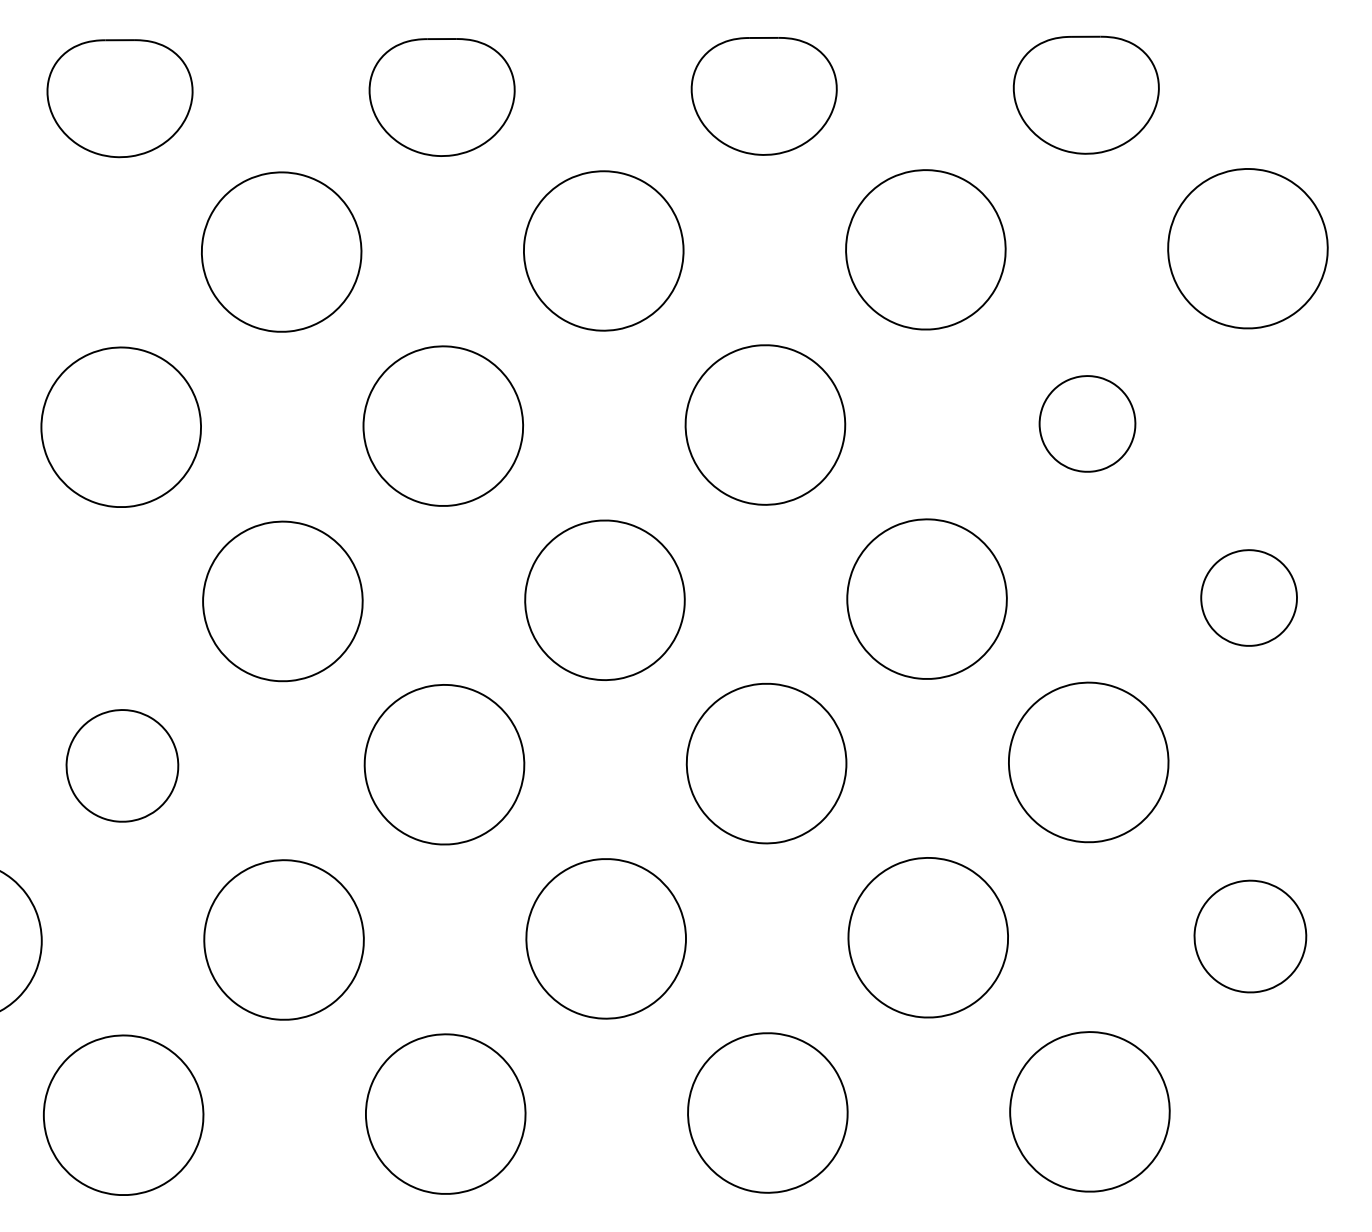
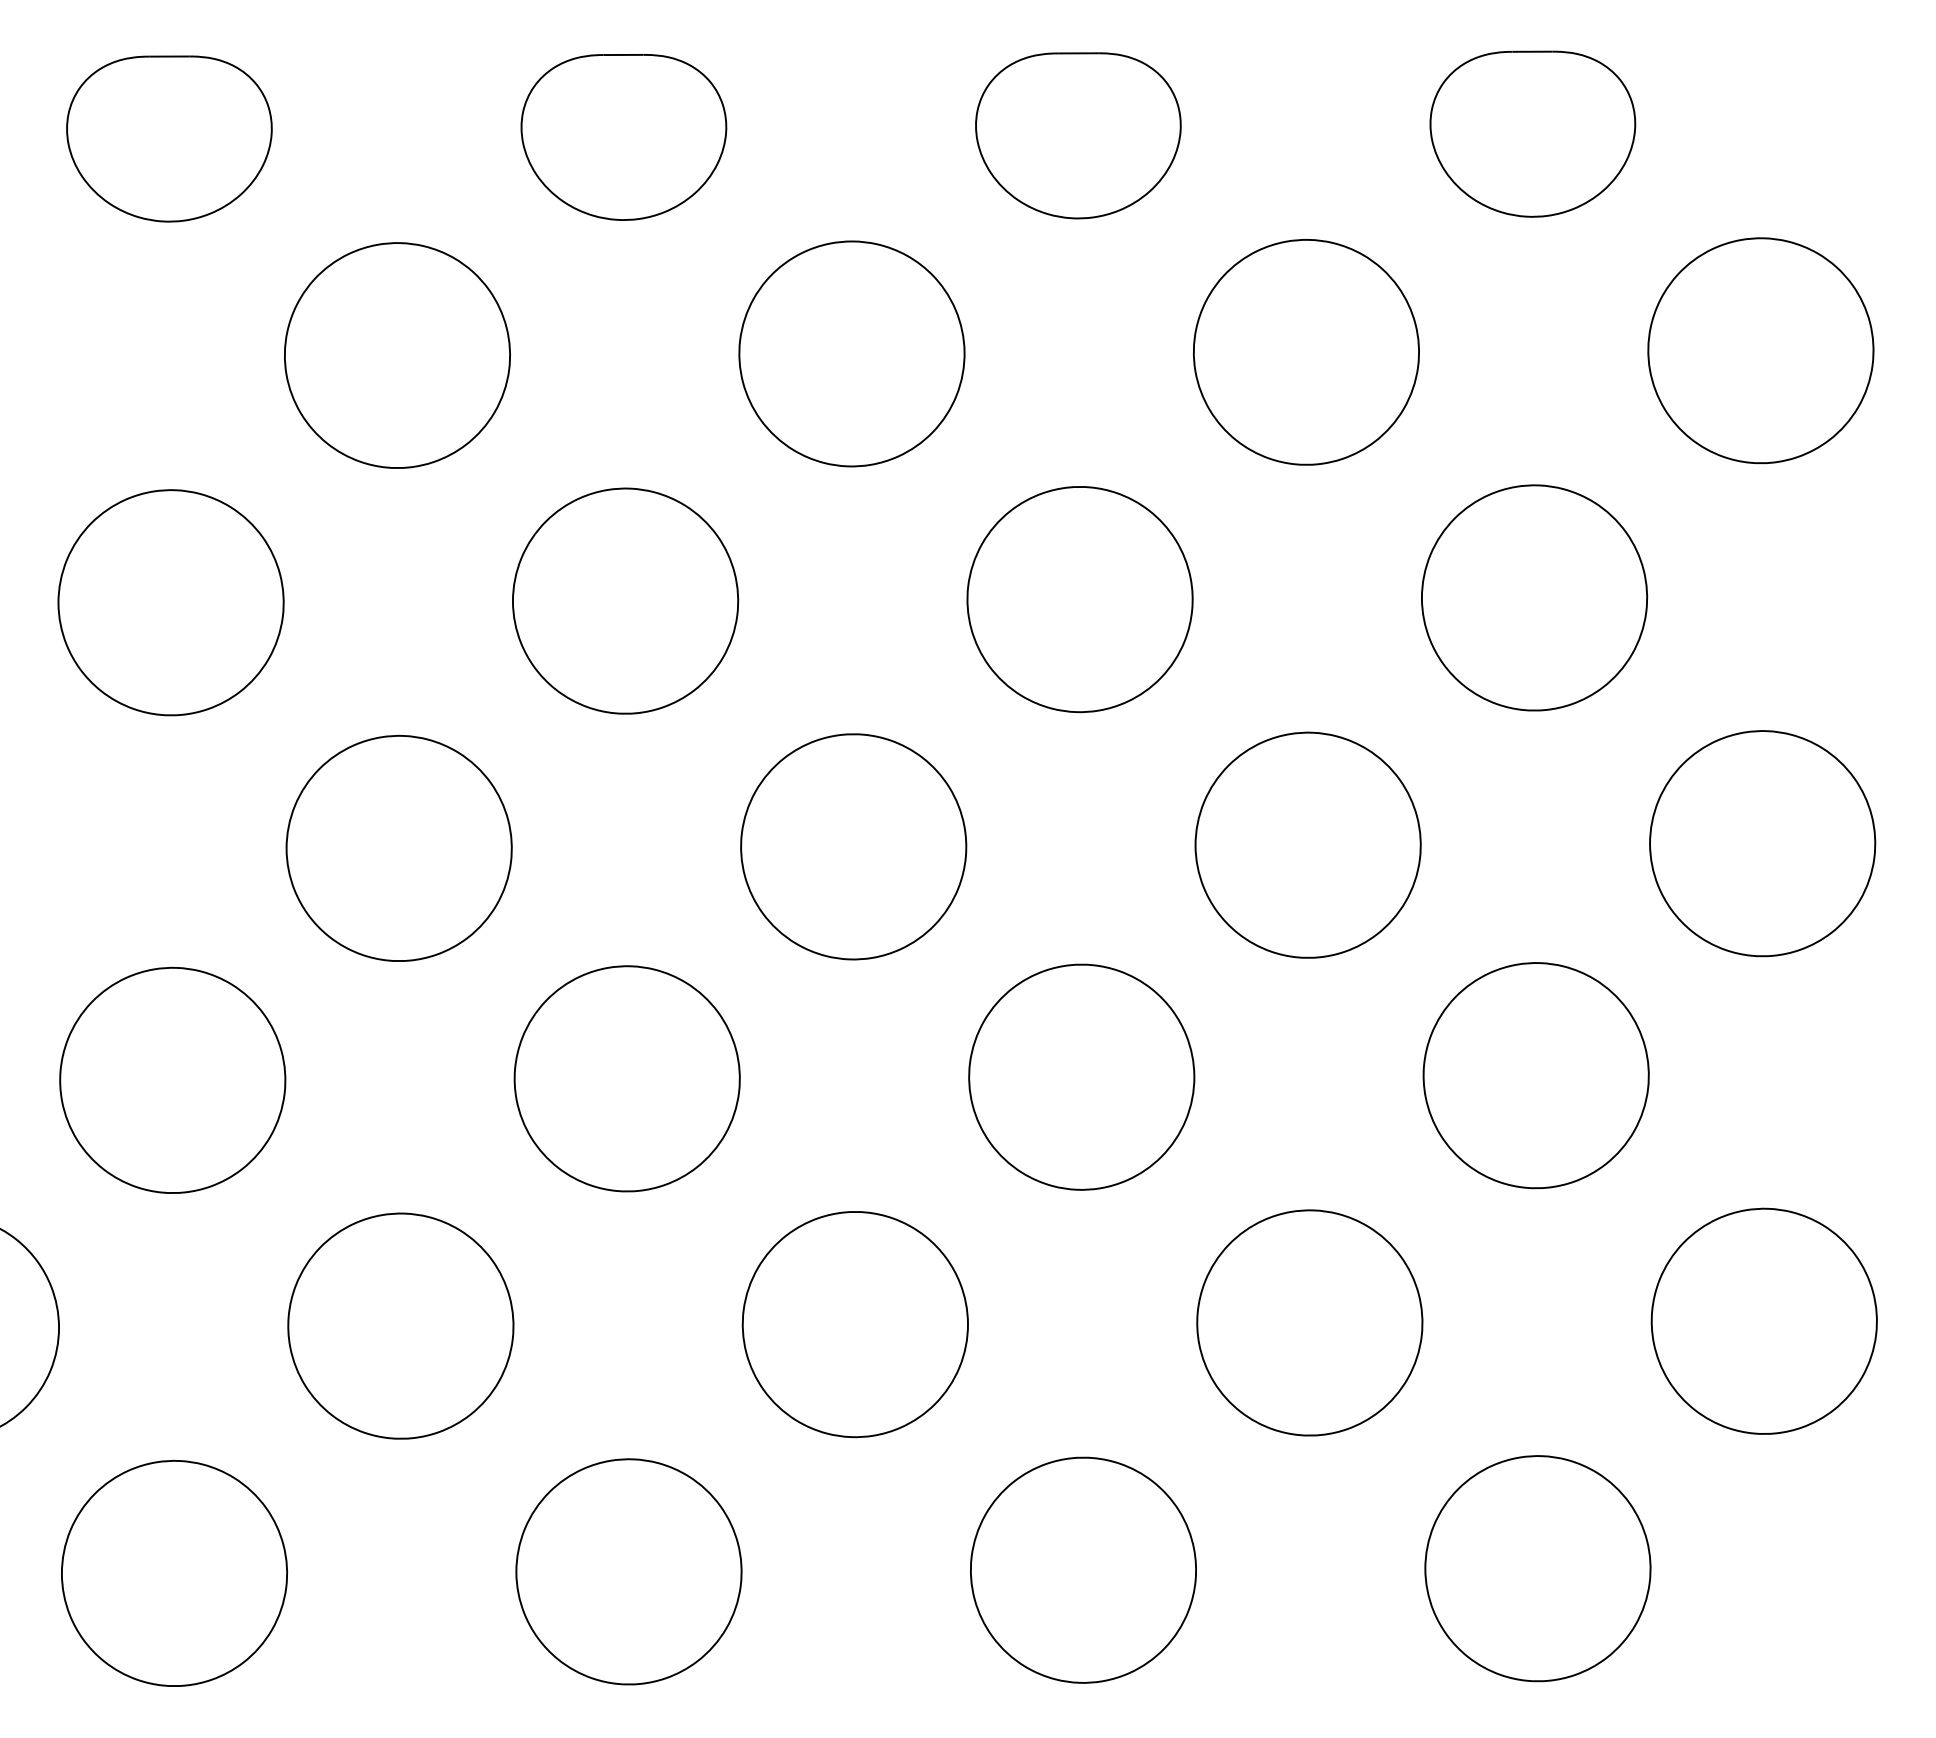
part: (1087, 423) -> (1534, 597), size x1.67
part: (1248, 597) -> (1761, 842), size x1.67
part: (122, 765) -> (172, 1079), size x1.43
part: (1250, 936) -> (1764, 1321), size x1.43

